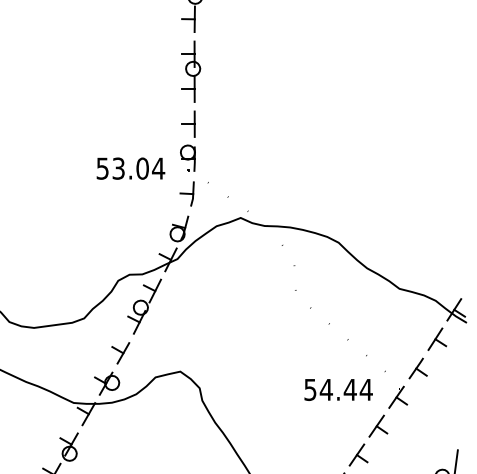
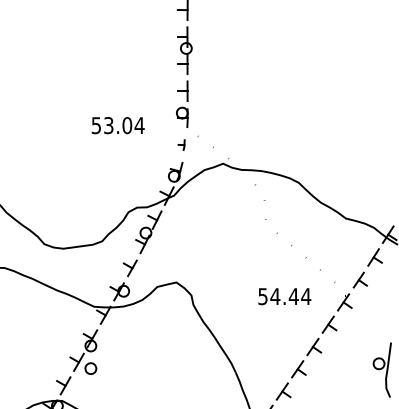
text: (129, 168) -> (117, 125), moved
part: (186, 193) -> (181, 144), size x0.6
text: (338, 389) -> (284, 296), moved

